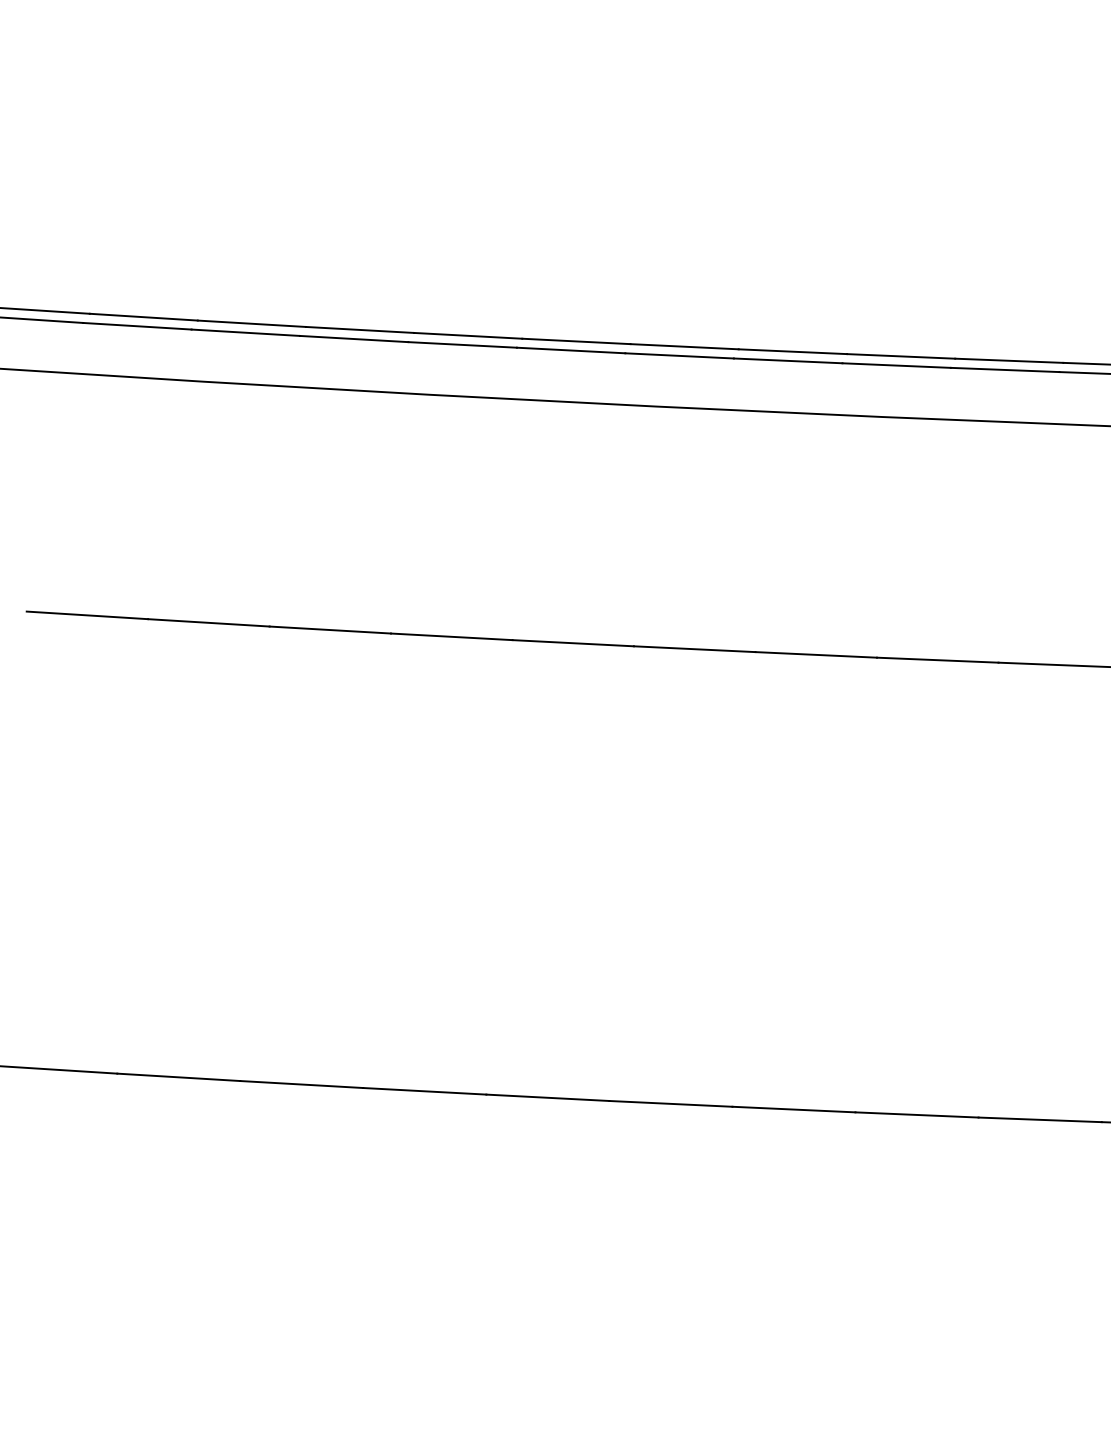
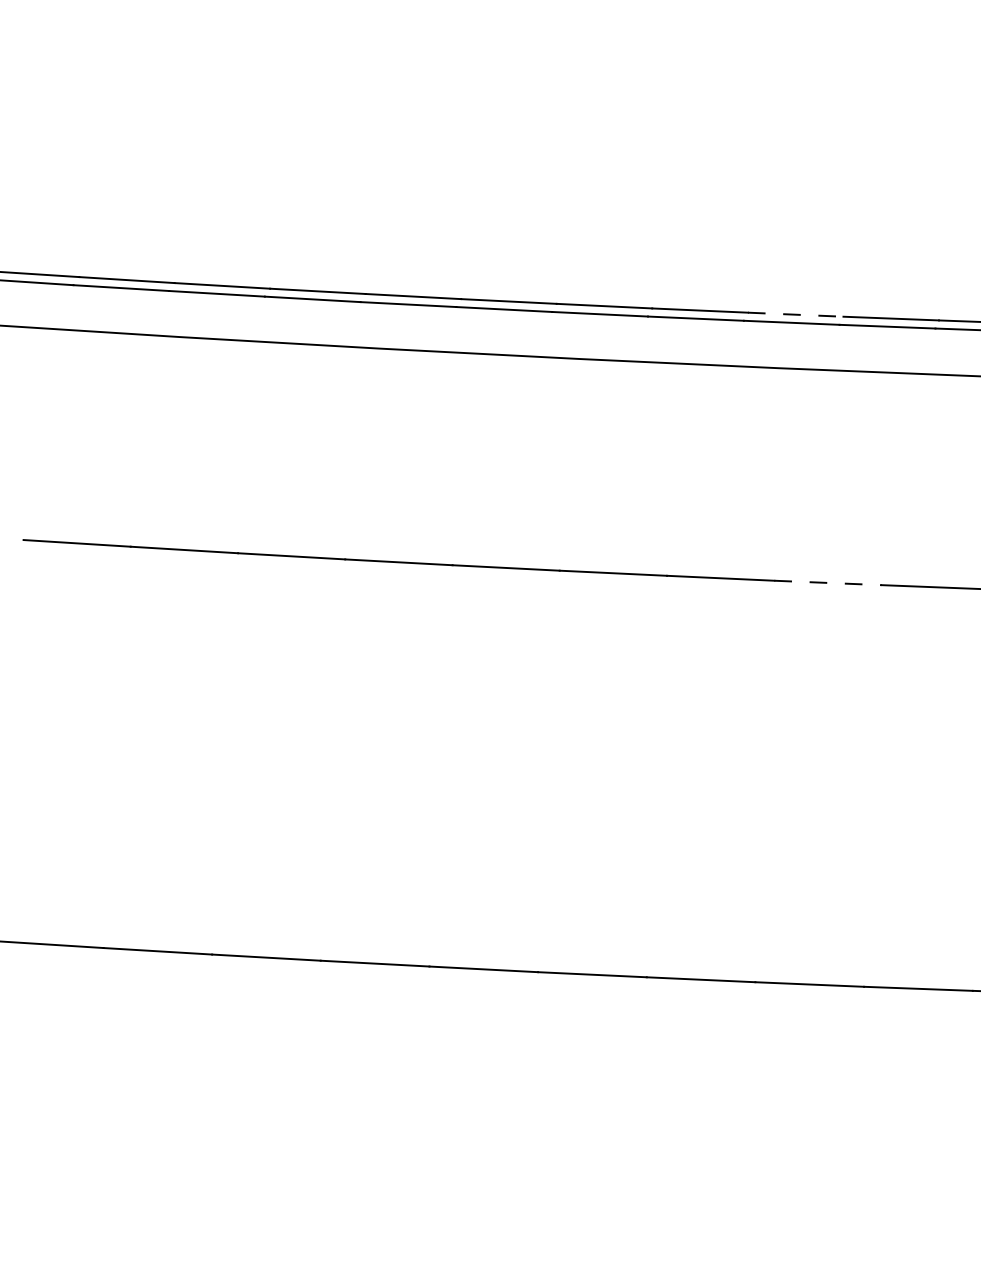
line: (900, 356) -> (795, 314), solid -> dashed
line: (938, 659) -> (828, 582), solid -> dashed

